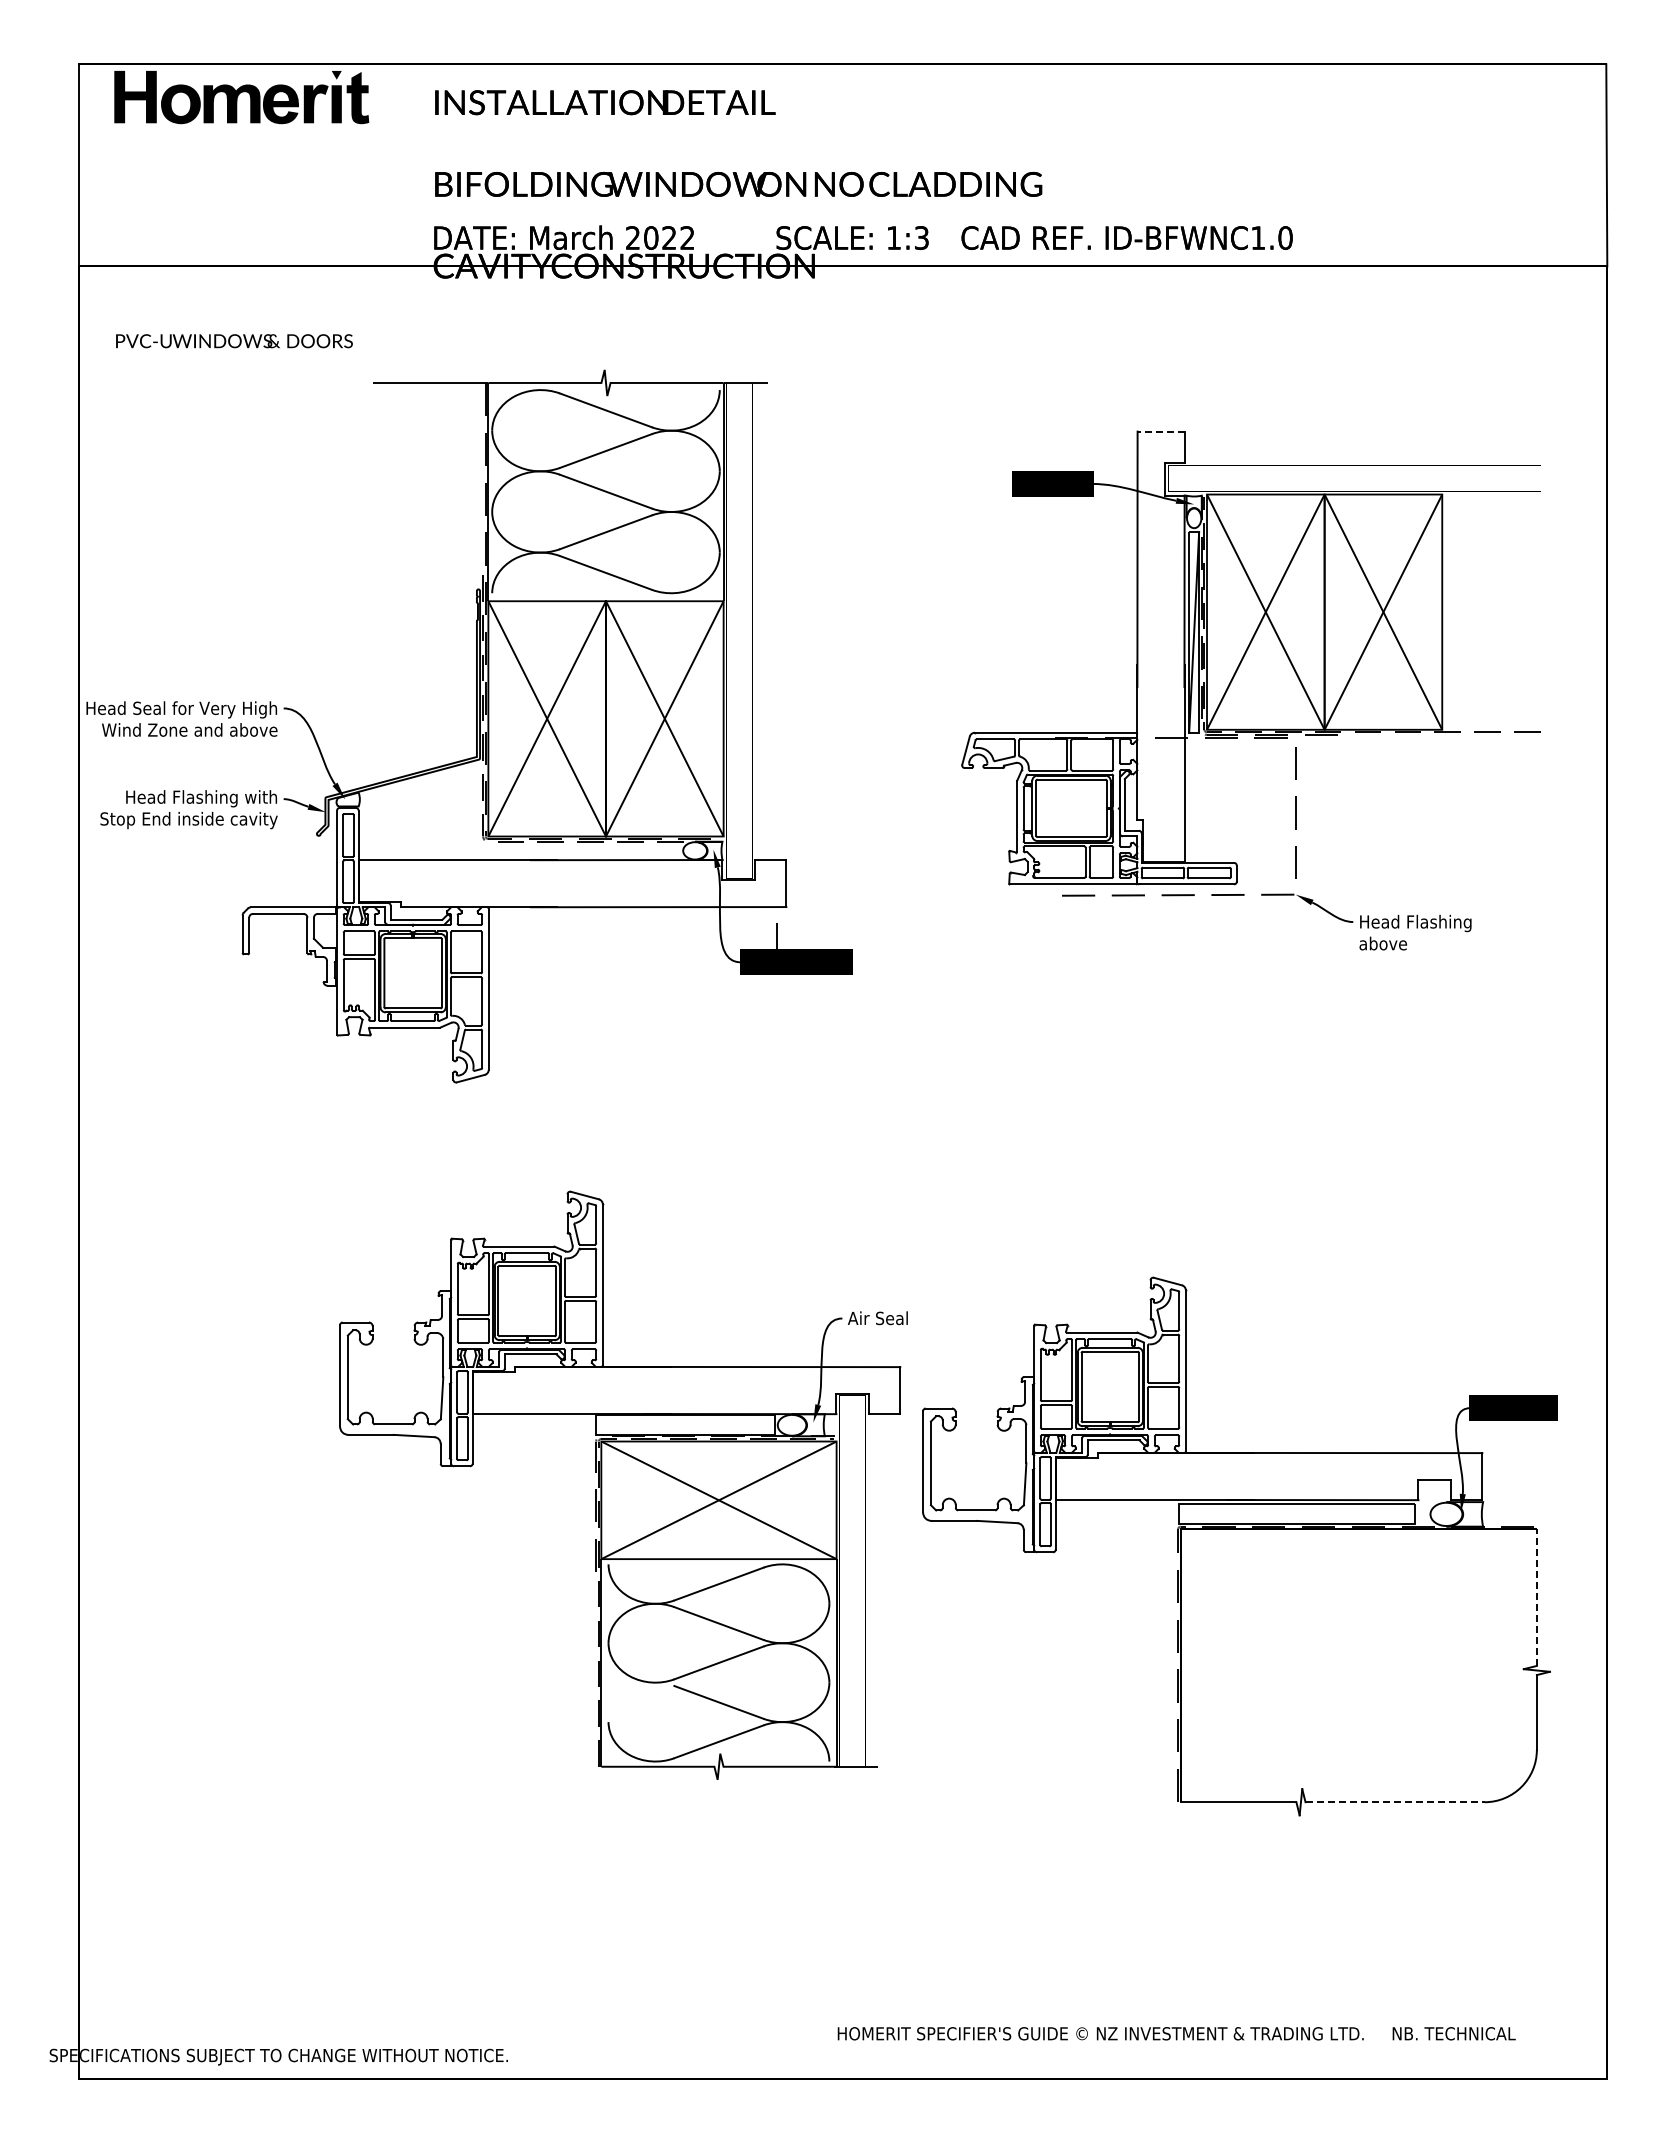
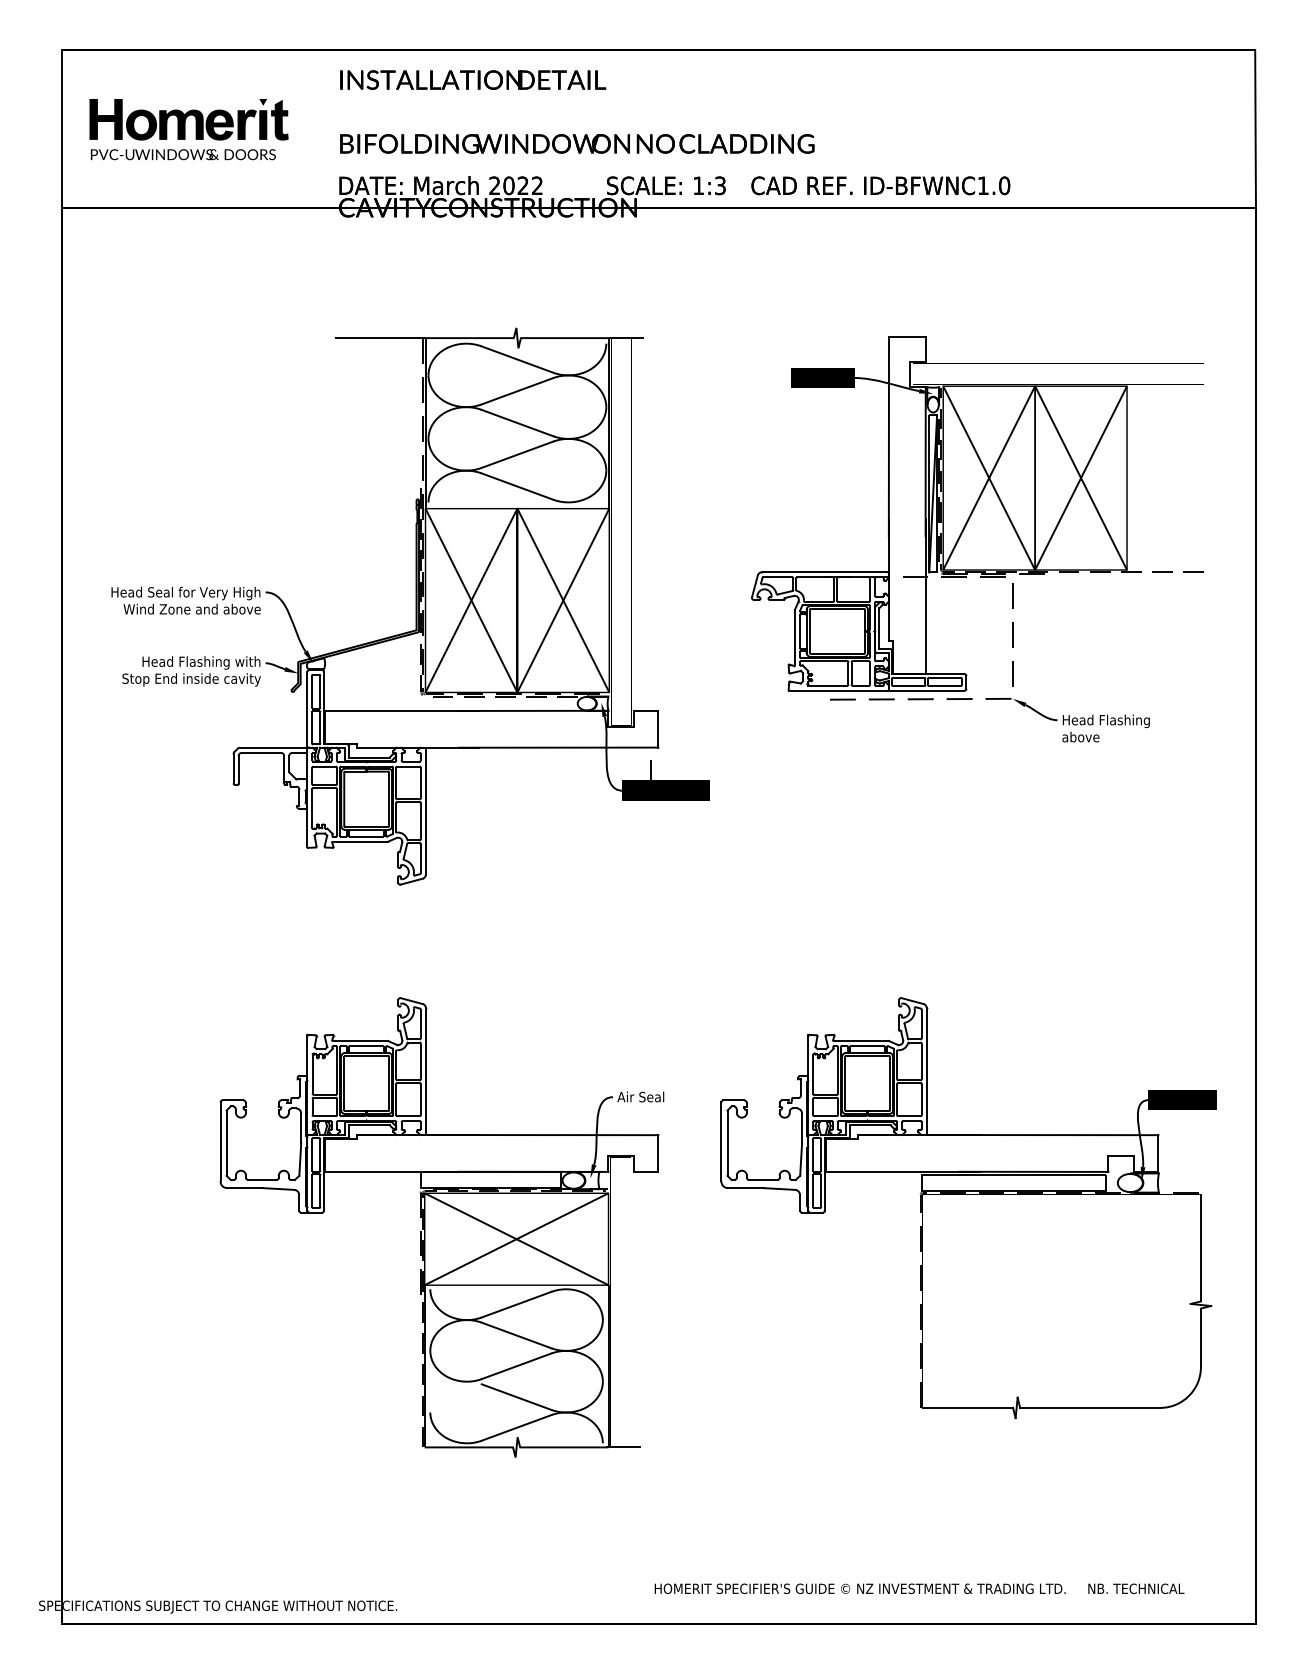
part: (241, 97) -> (188, 119), moved
text: (234, 341) -> (183, 154), moved
line: (1161, 431) -> (907, 336), dashed -> solid
part: (476, 726) -> (416, 606), moved
part: (623, 1484) -> (442, 1226), moved
line: (1536, 1597) -> (1200, 1247), dashed -> solid
line: (1395, 1802) -> (1090, 1408), dashed -> solid

